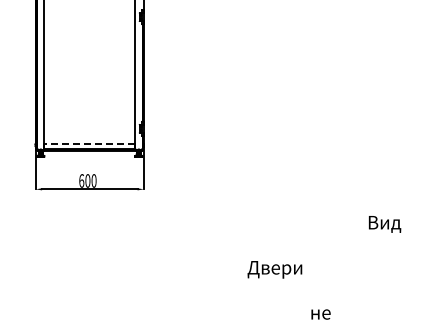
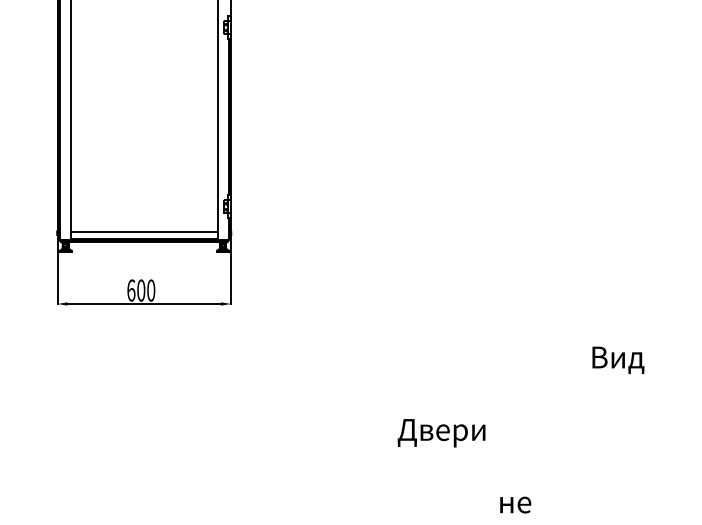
line: (89, 144) -> (143, 231), dashed -> solid

